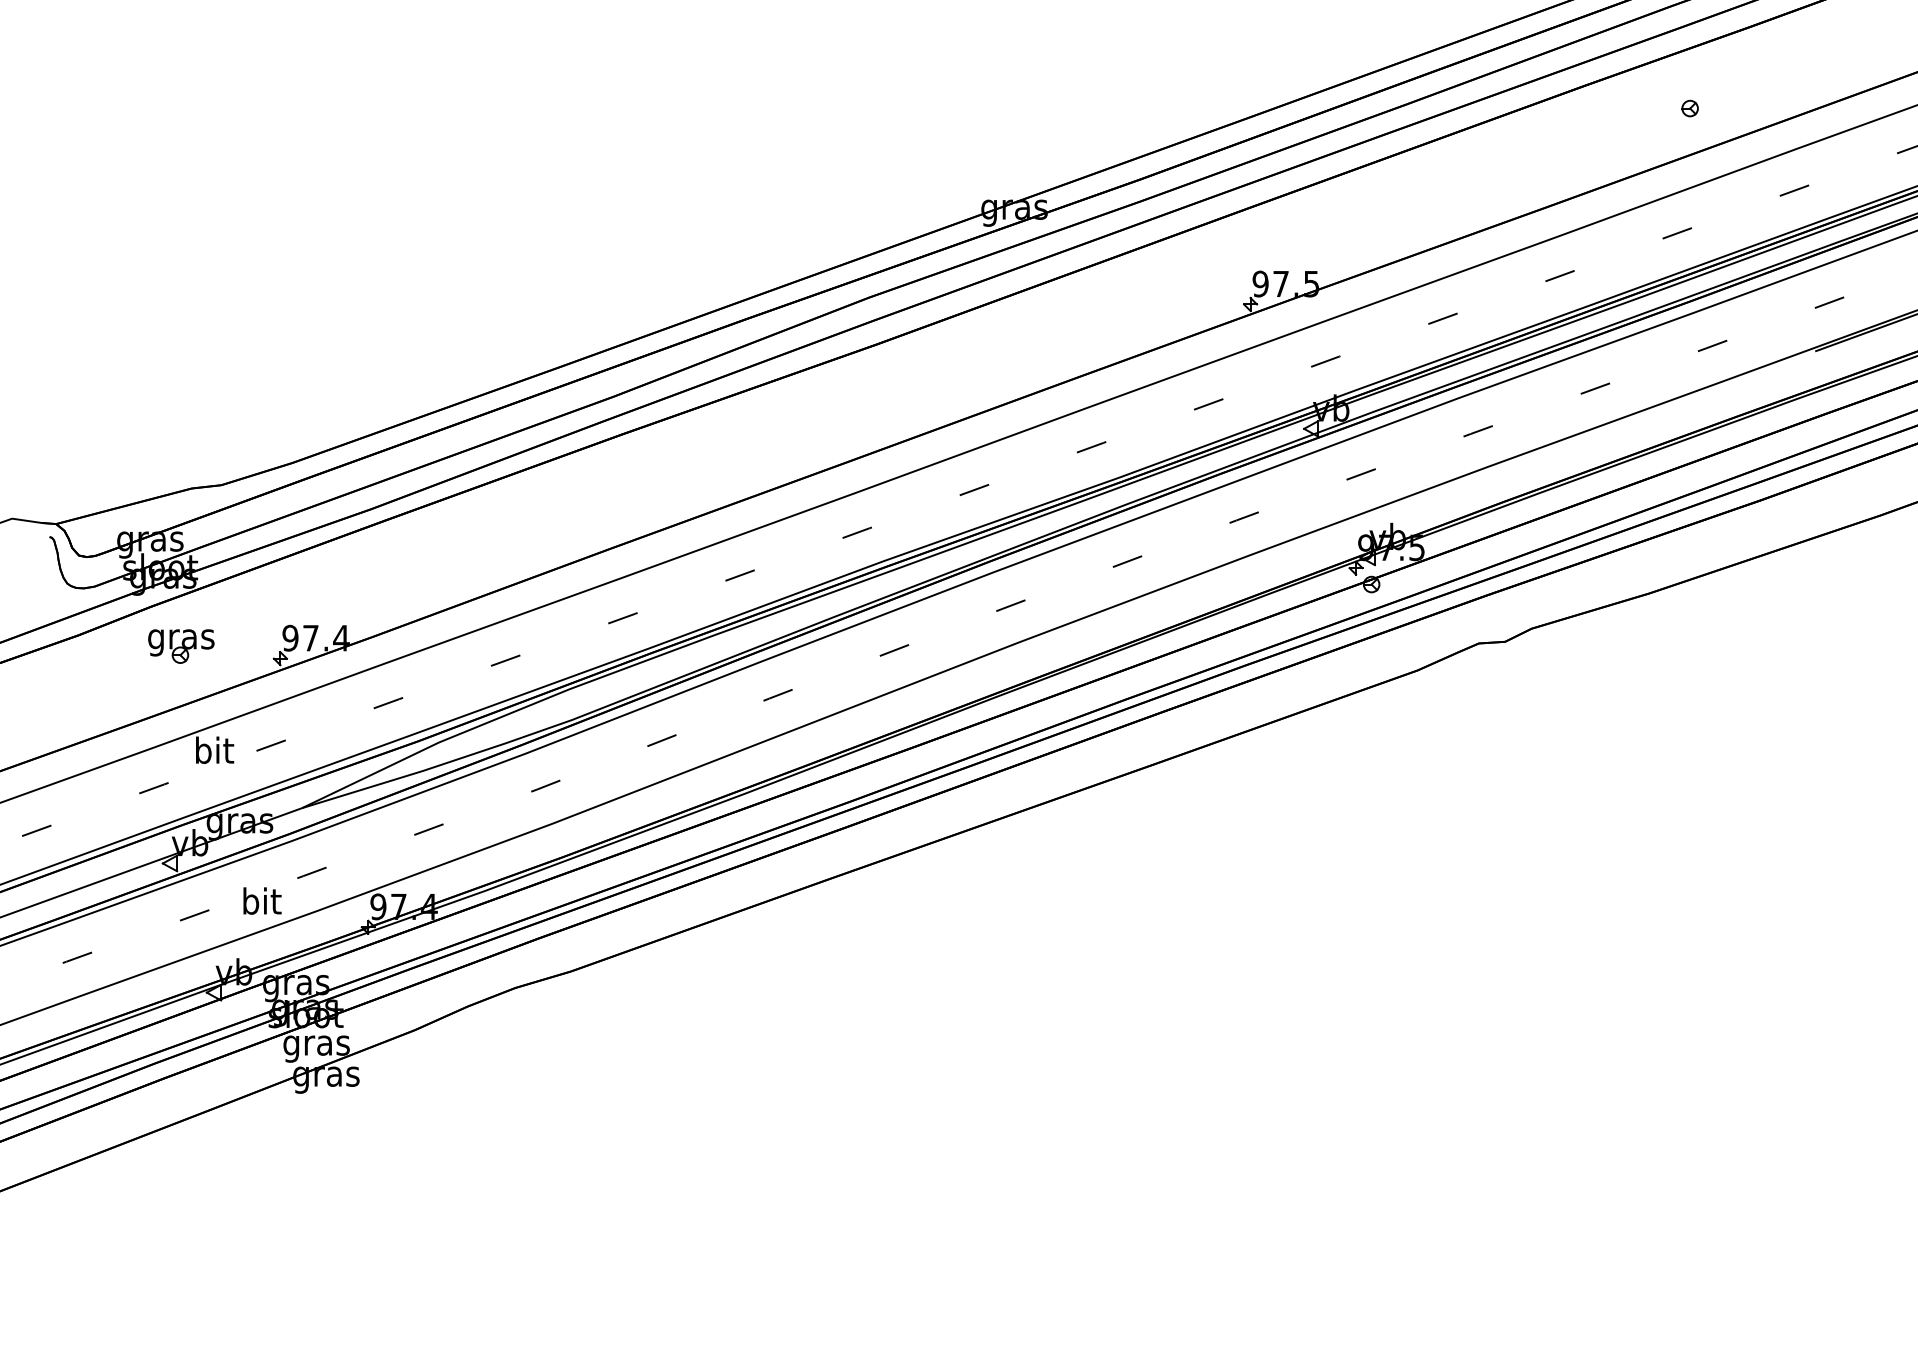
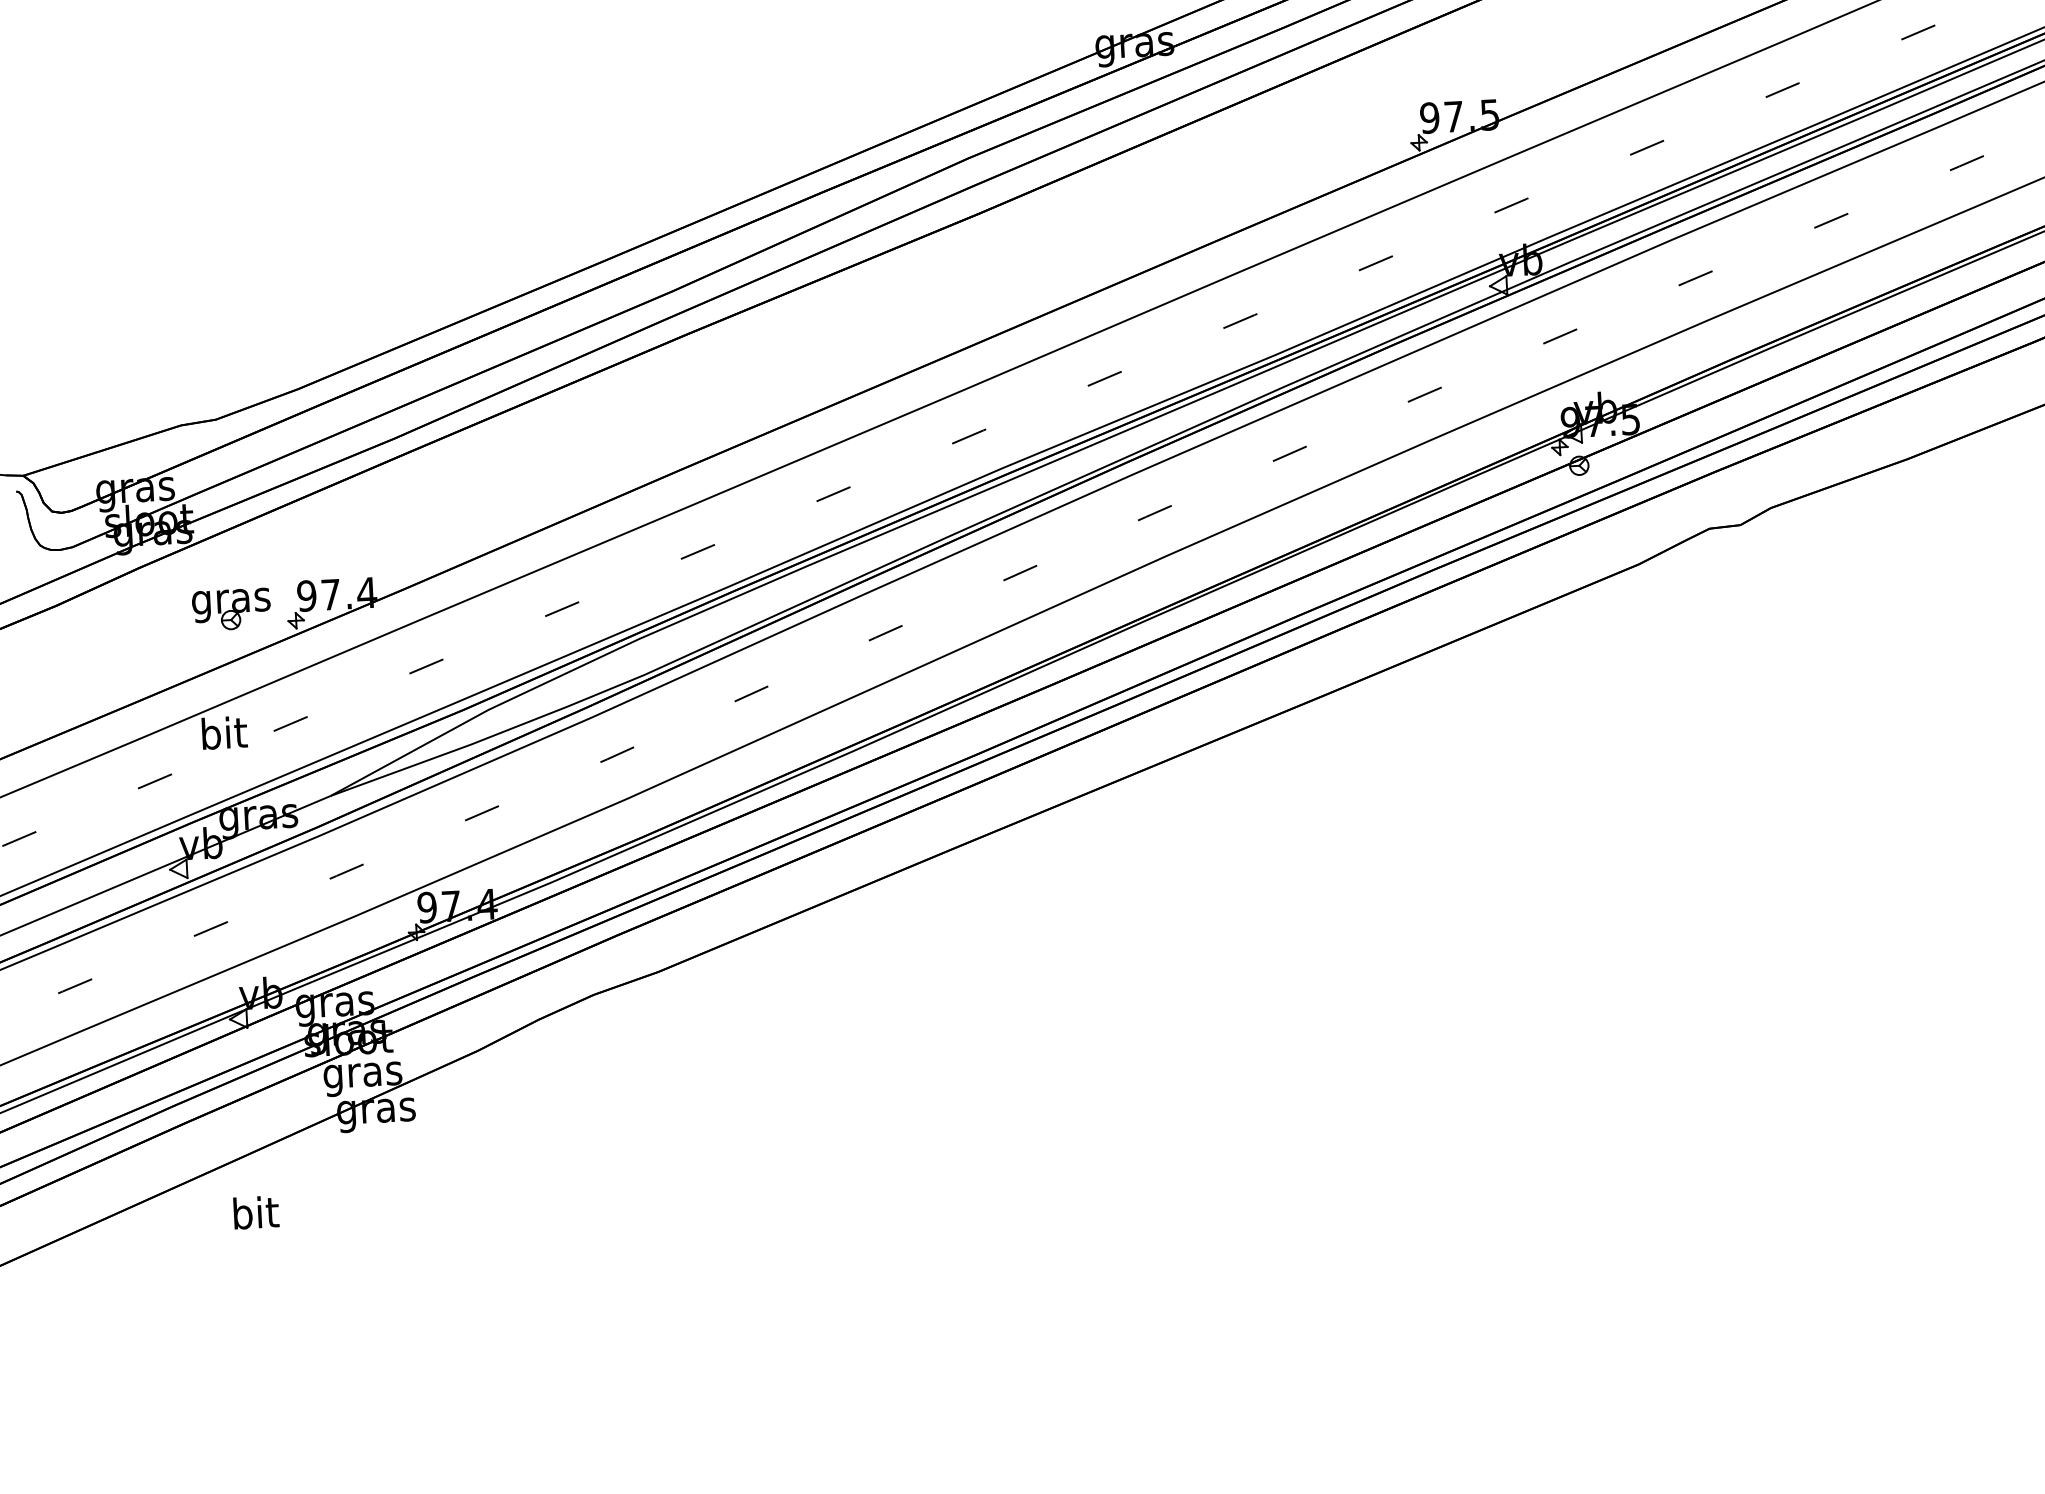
part: (181, 646) -> (231, 609), moved
text: (262, 900) -> (256, 1211), moved

